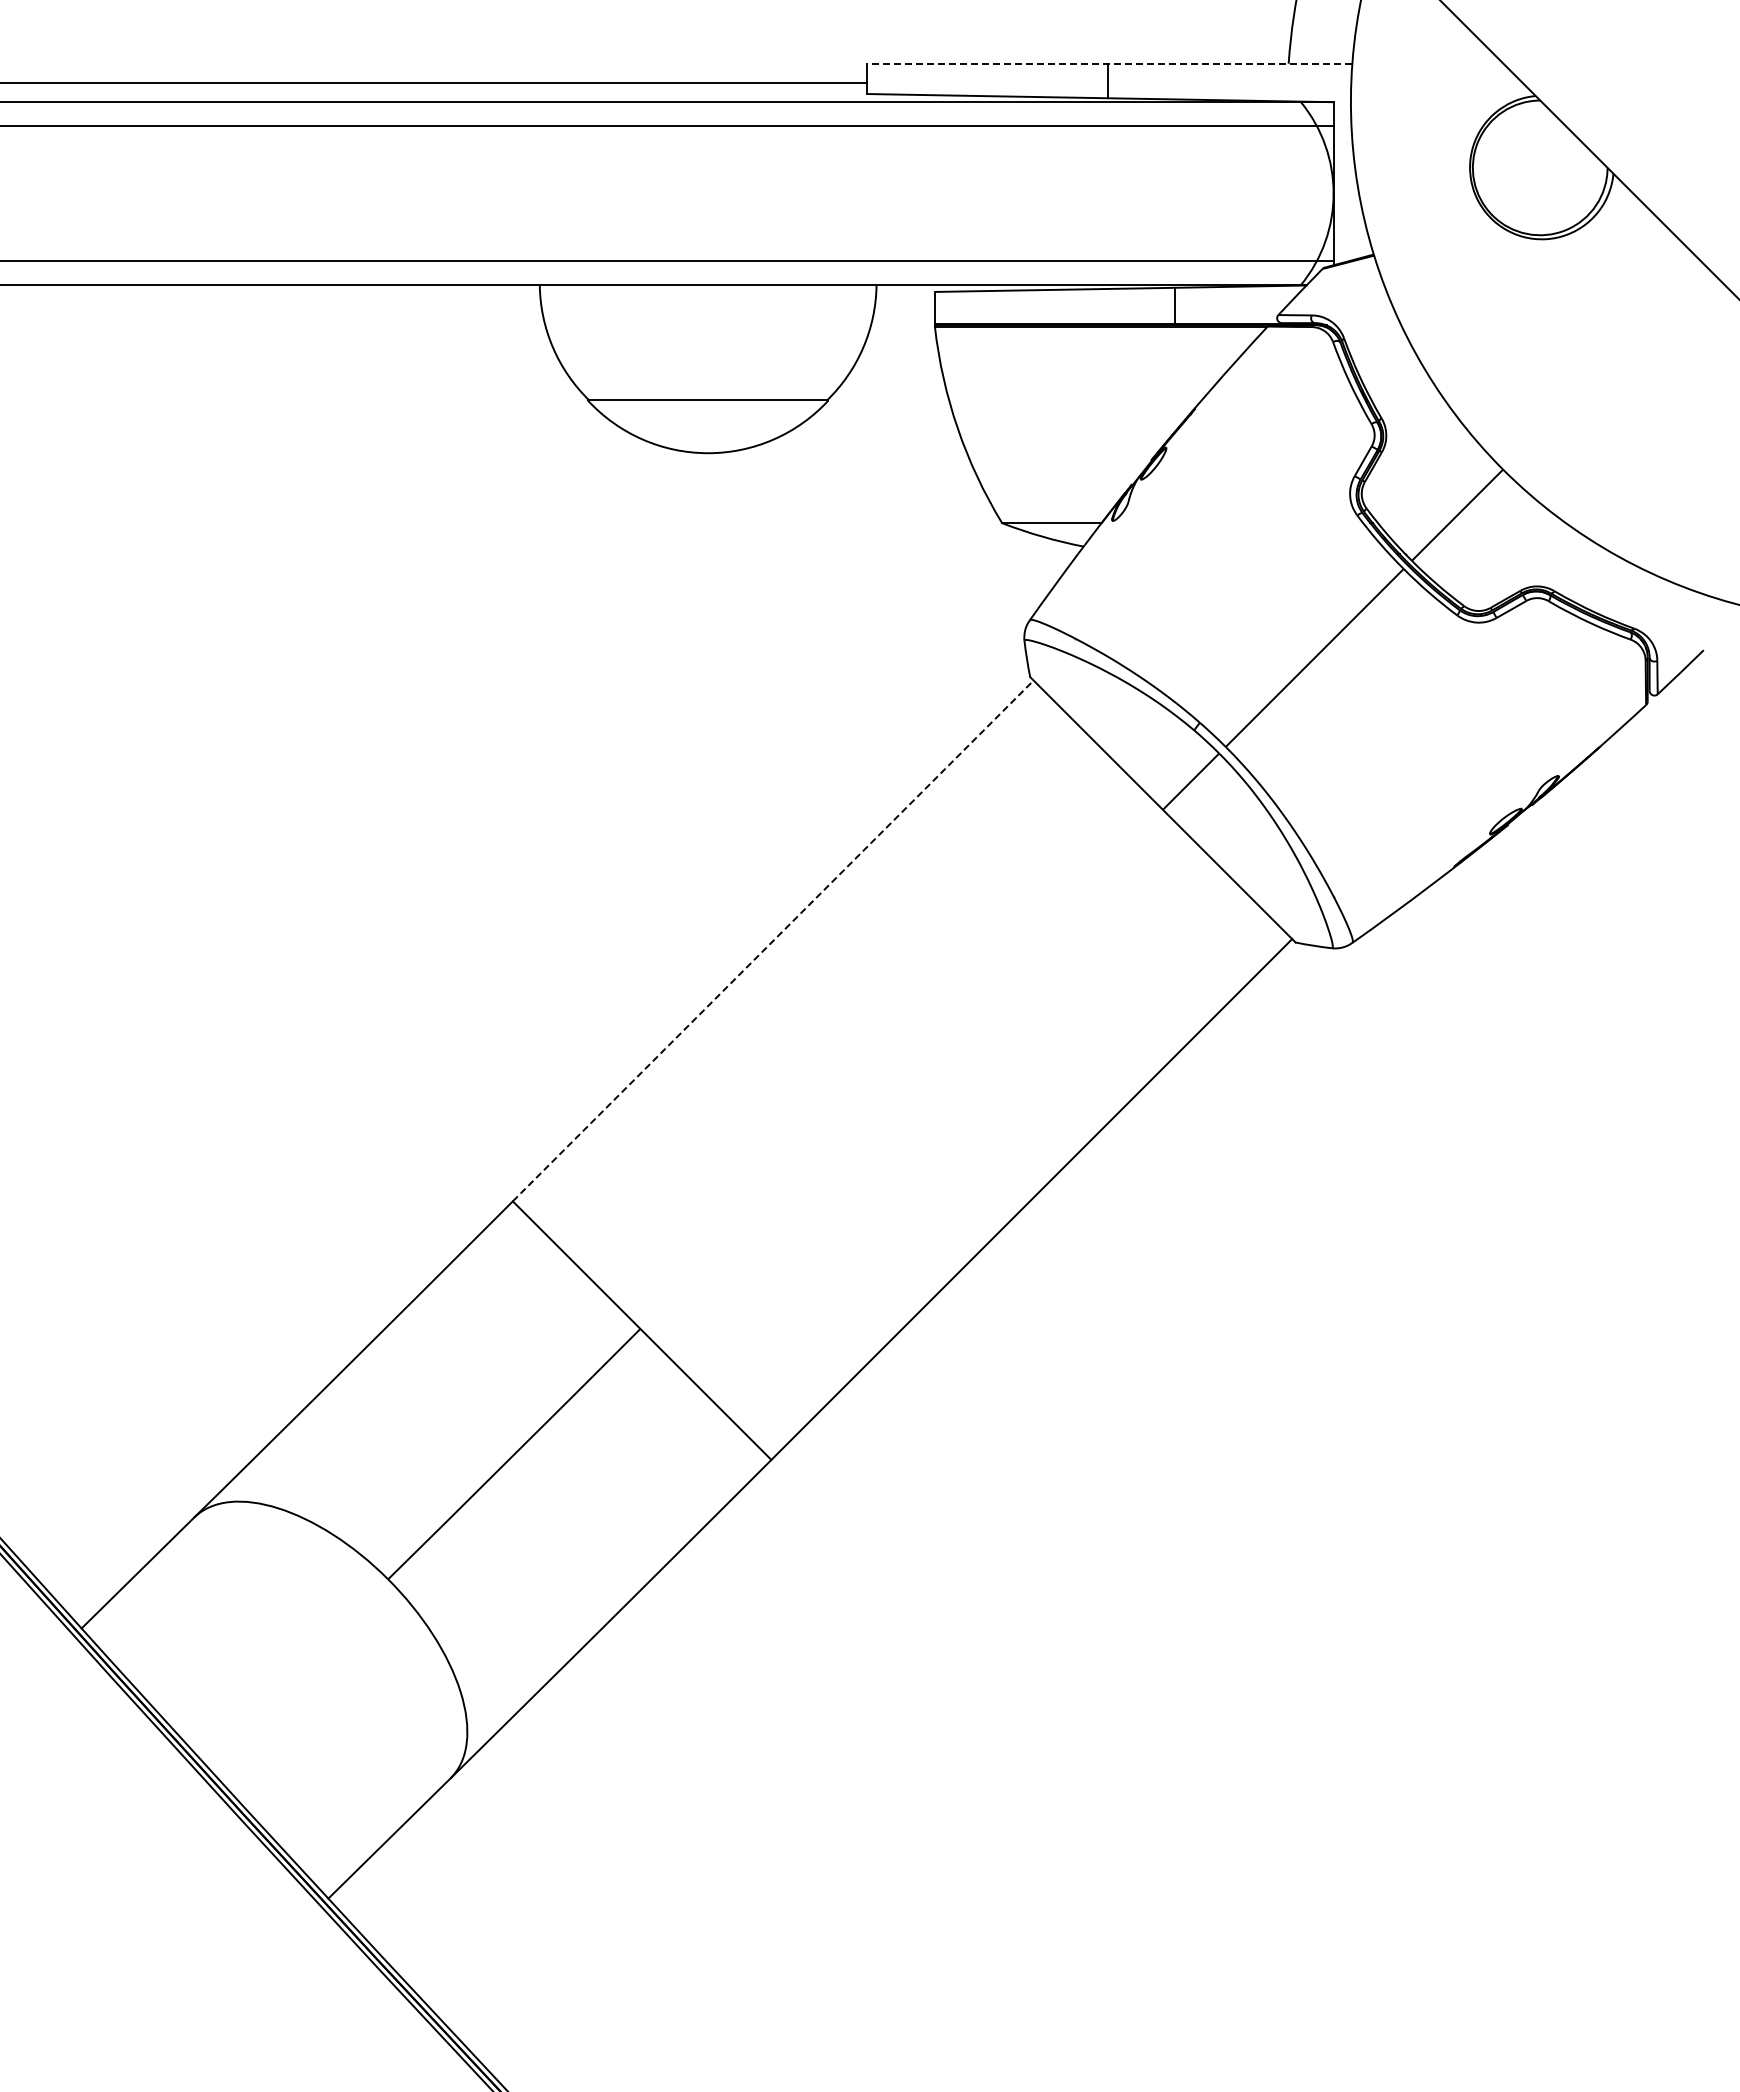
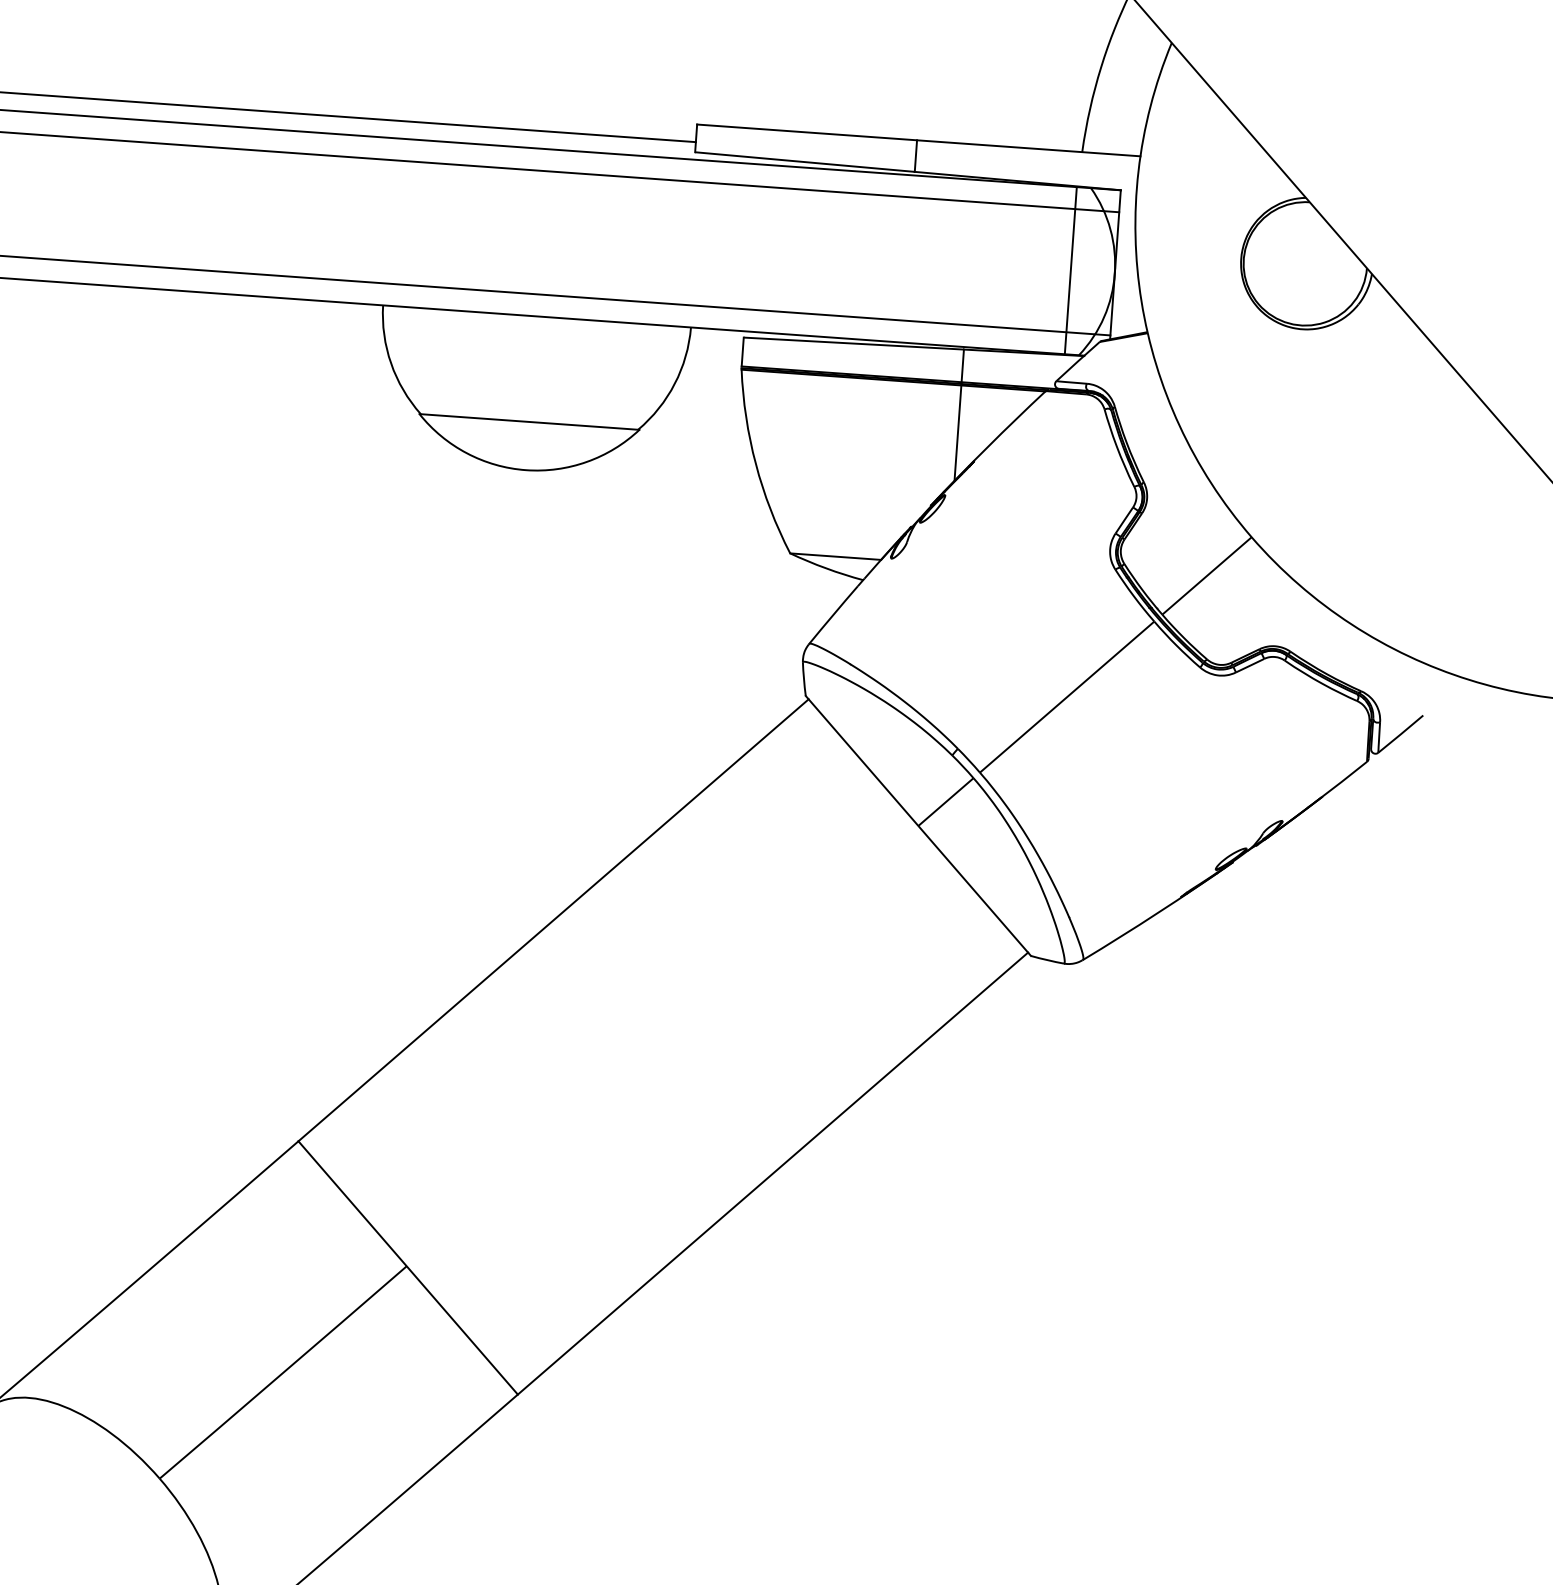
line: (1109, 63) -> (918, 140), dashed -> solid
line: (1285, 193) -> (1070, 270), added
line: (1175, 378) -> (958, 432), added
line: (773, 940) -> (553, 919), dashed -> solid

